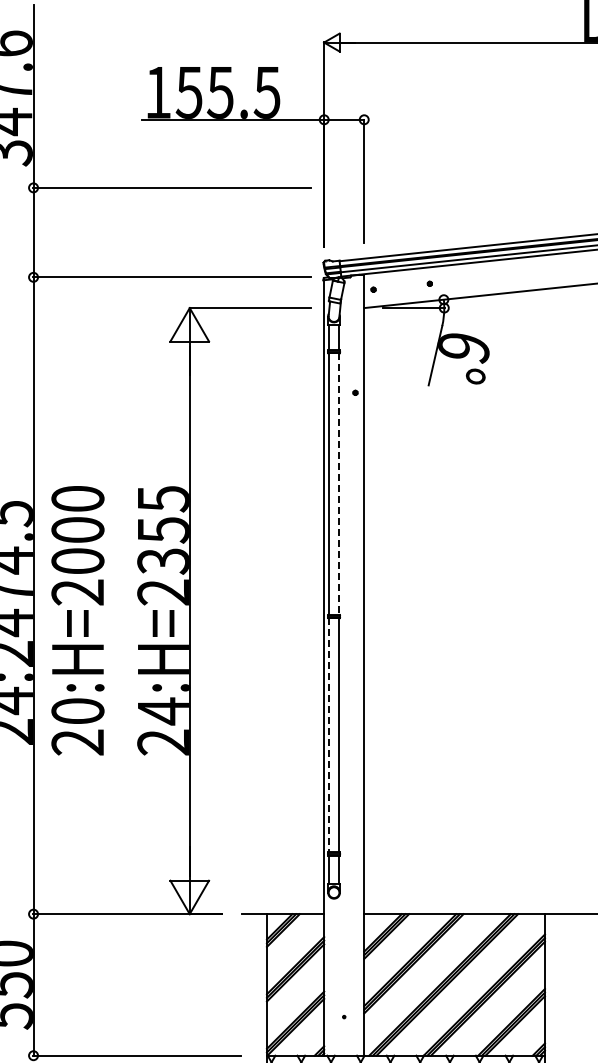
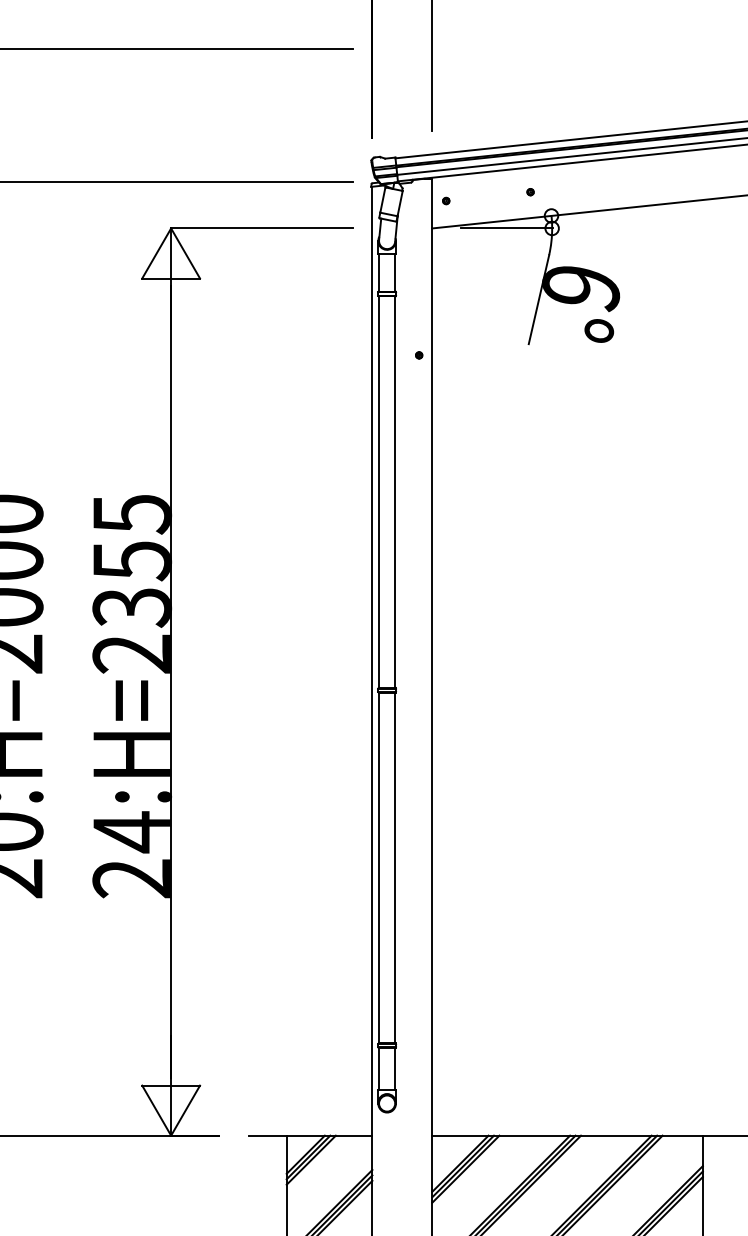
line: (339, 484) -> (395, 492), dashed -> solid
line: (328, 735) -> (378, 868), dashed -> solid

